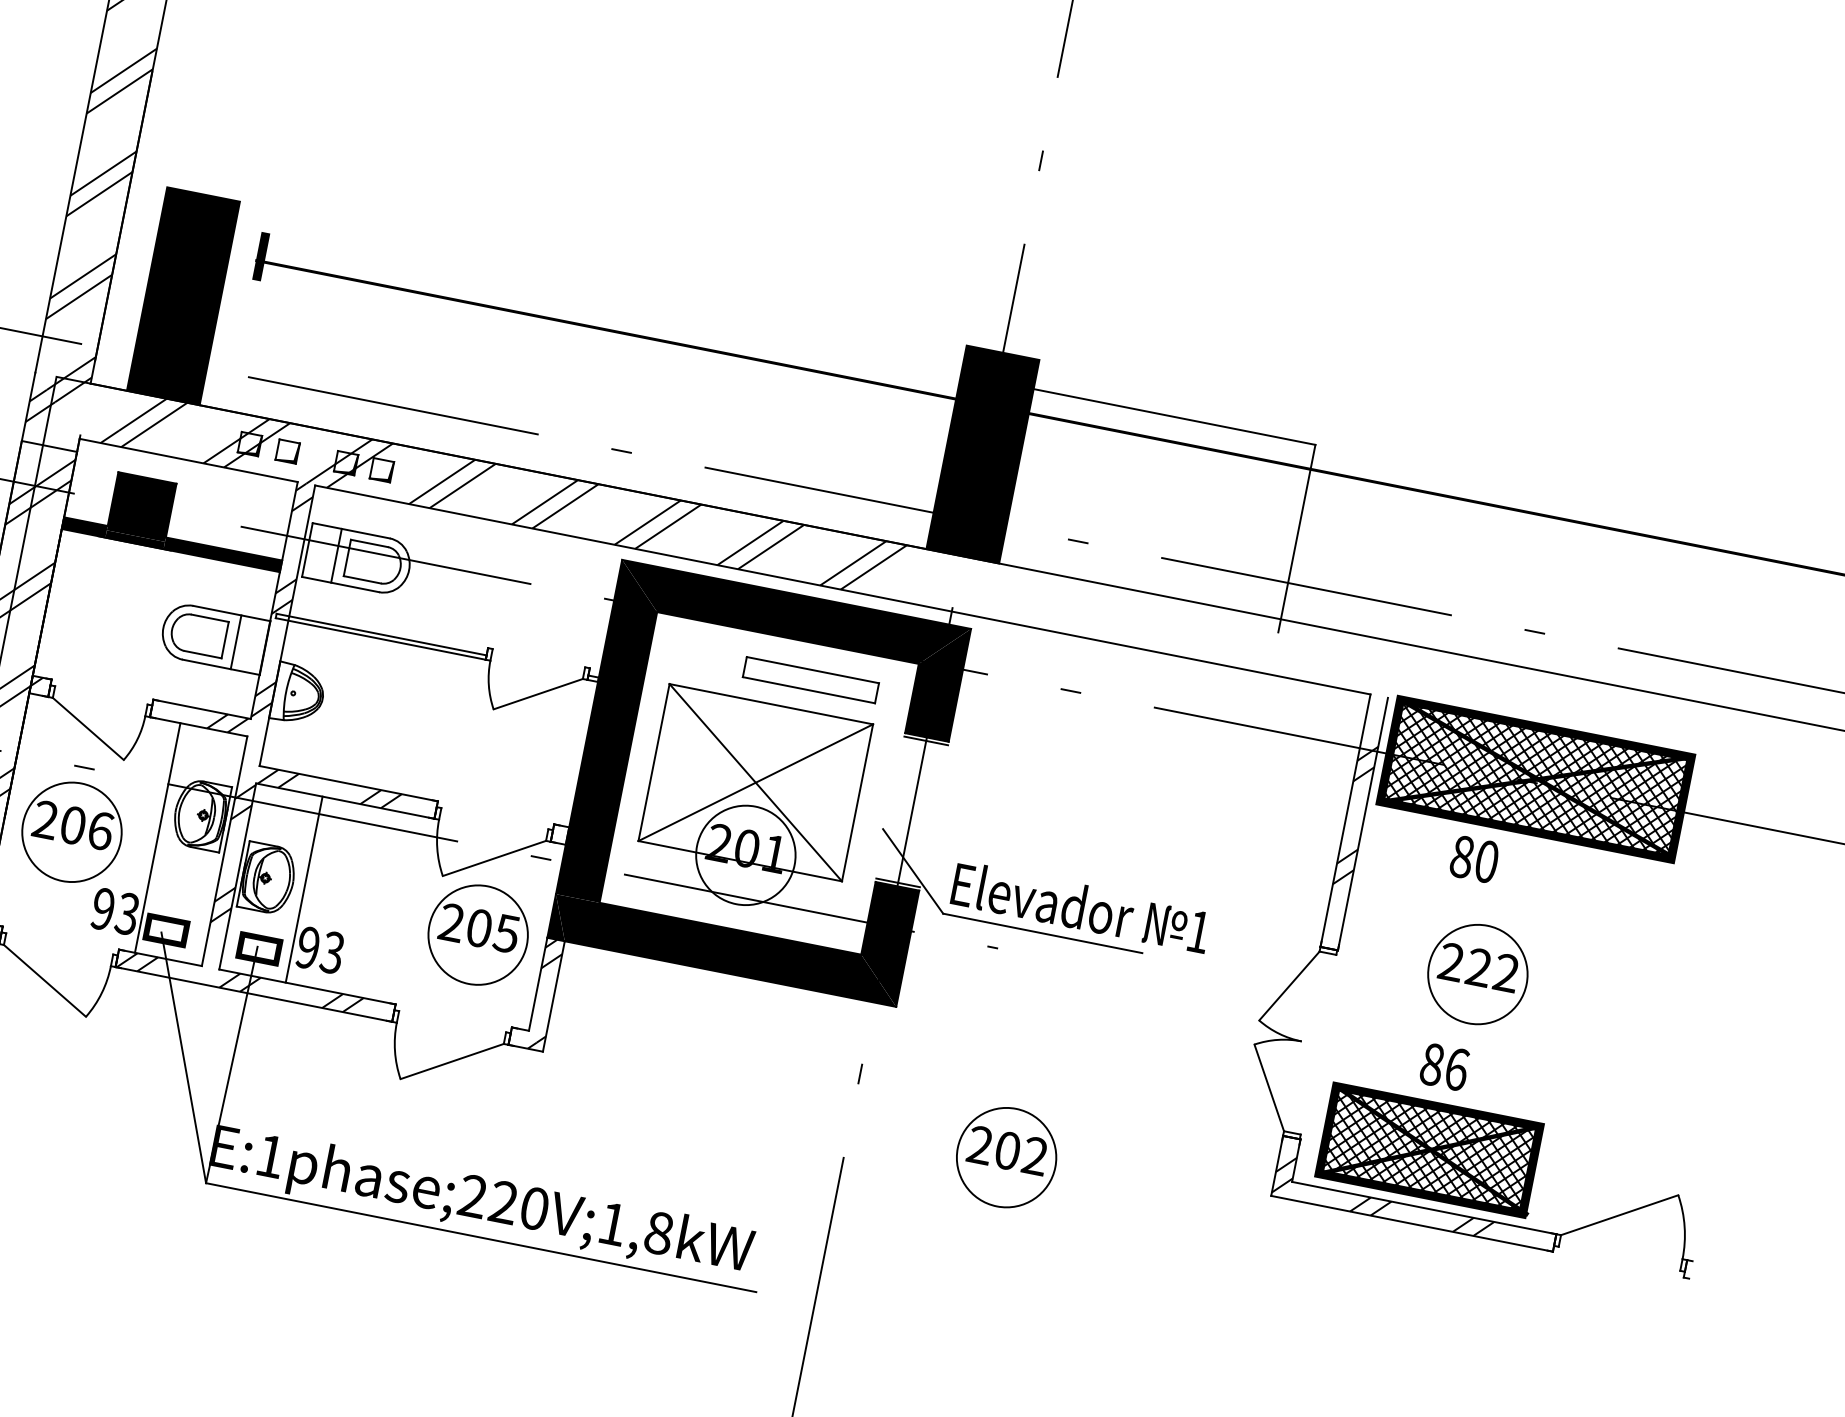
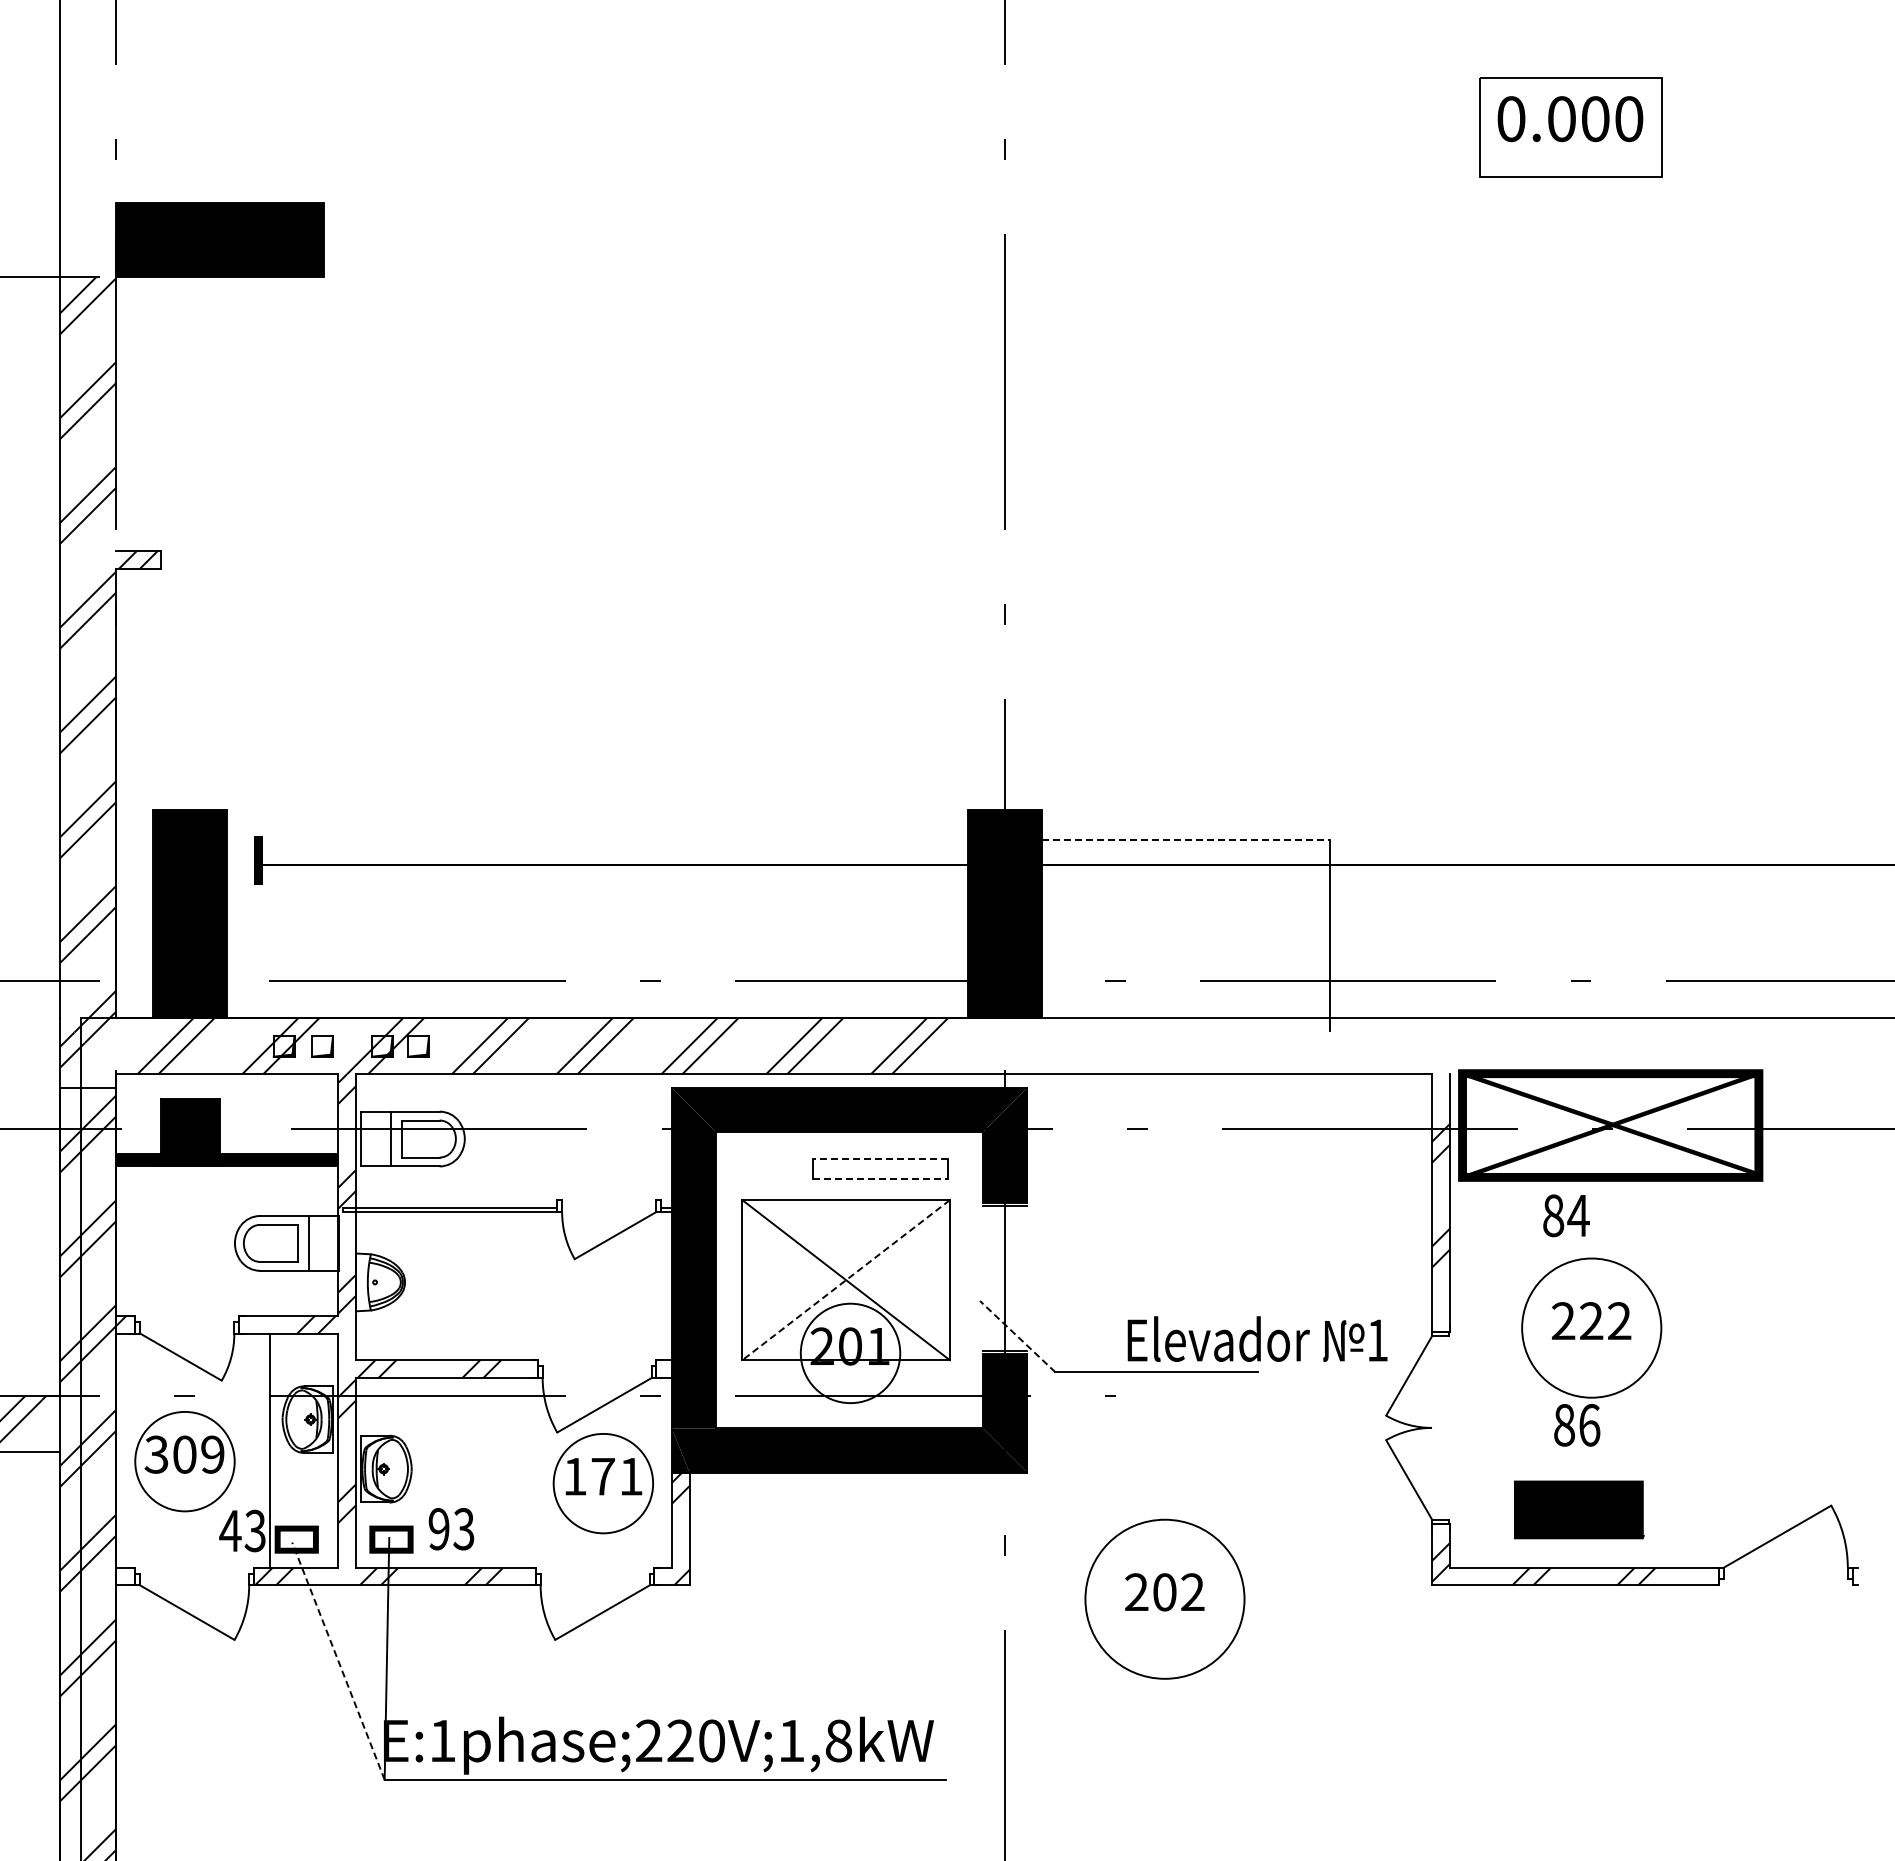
line: (1174, 417) -> (1185, 840), solid -> dashed
line: (812, 669) -> (879, 1158), solid -> dashed
line: (809, 690) -> (880, 1179), solid -> dashed
hatch: (1535, 779) -> (1610, 1125), removed
line: (755, 782) -> (845, 1280), solid -> dashed
text: (72, 825) -> (184, 1454), 206 -> 309
text: (1486, 861) -> (1578, 1215), 80 -> 84
line: (912, 871) -> (1017, 1336), solid -> dashed
line: (303, 889) -> (423, 1472), removed
text: (1081, 906) -> (1257, 1338), moved
text: (103, 908) -> (230, 1530), 93 -> 43
text: (478, 927) -> (602, 1476), 205 -> 171
circle: (1477, 973) -> (1591, 1327), size x1.4
line: (183, 1057) -> (338, 1660), solid -> dashed
part: (1430, 1150) -> (1579, 1509), size x0.6
circle: (1006, 1157) -> (1164, 1599), size x1.6

